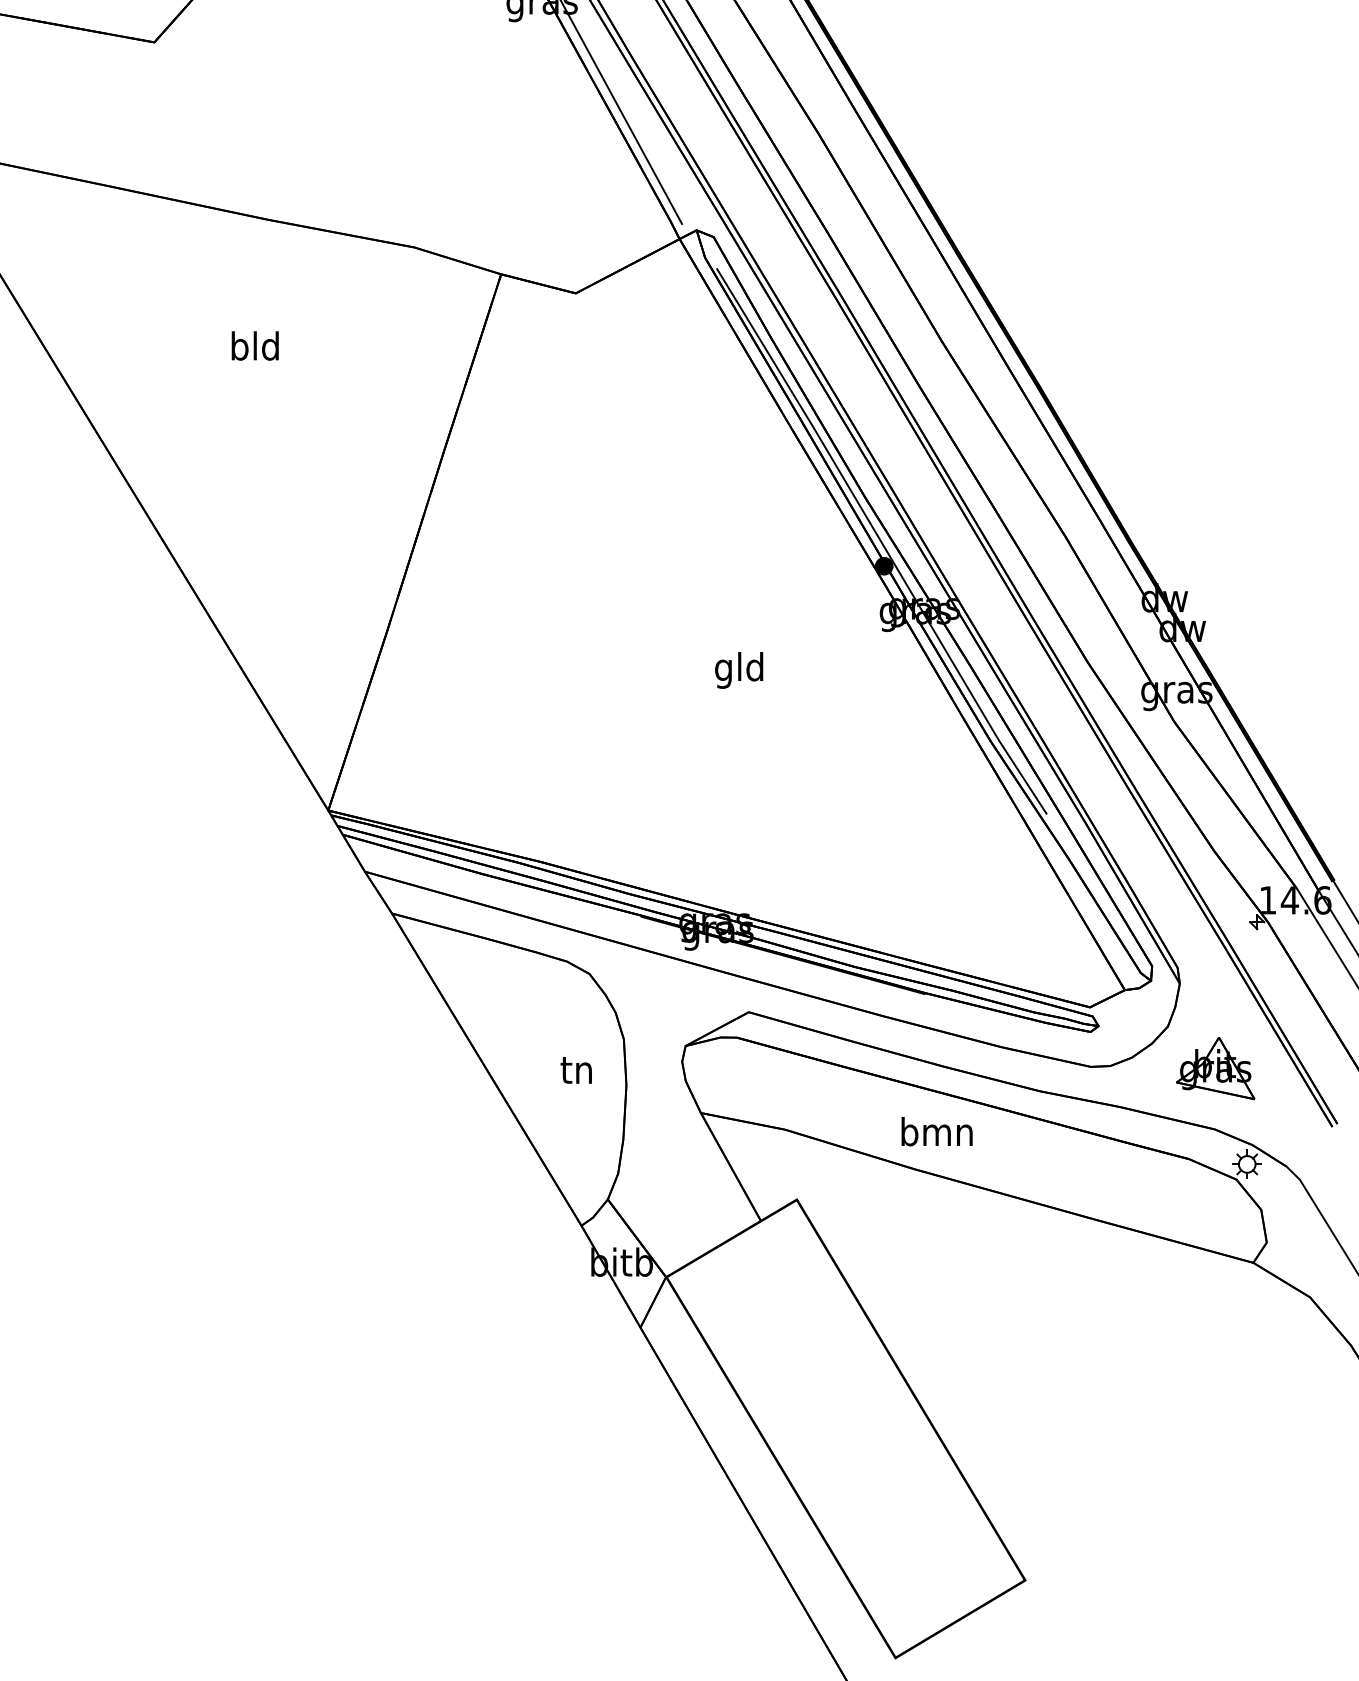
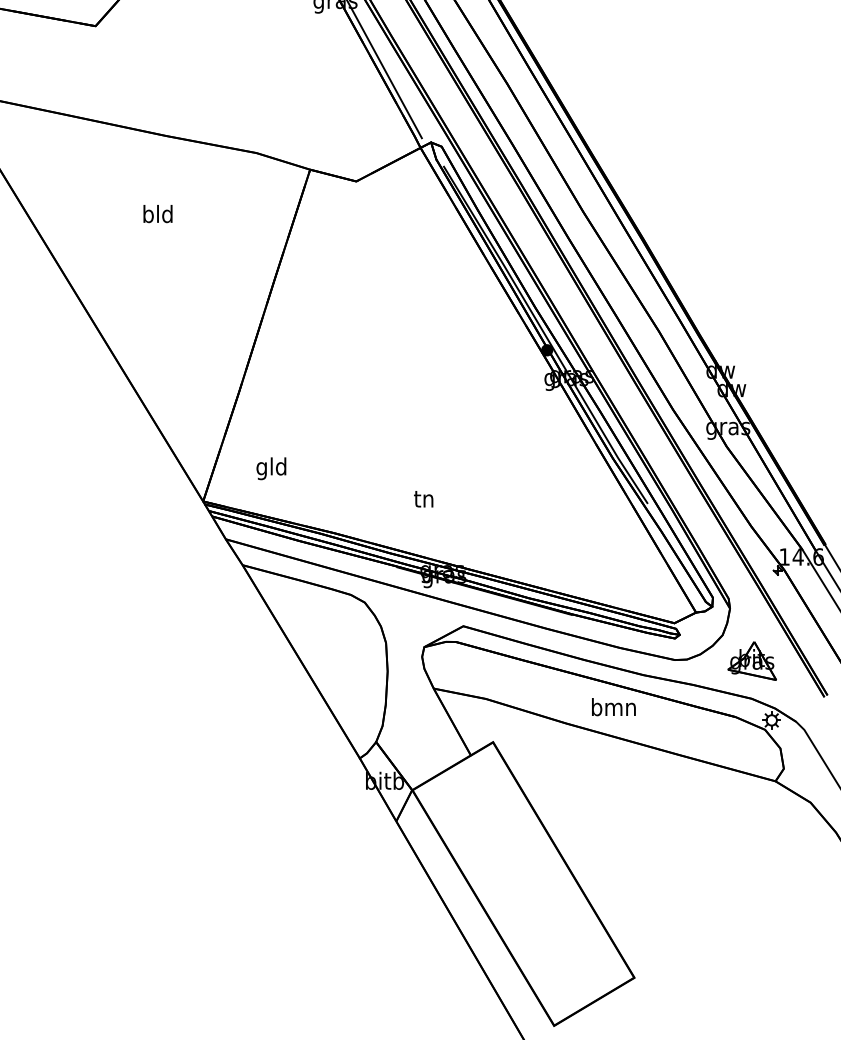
text: (739, 669) -> (271, 468), moved
text: (576, 1070) -> (423, 499), moved
text: (936, 1132) -> (613, 707), moved

